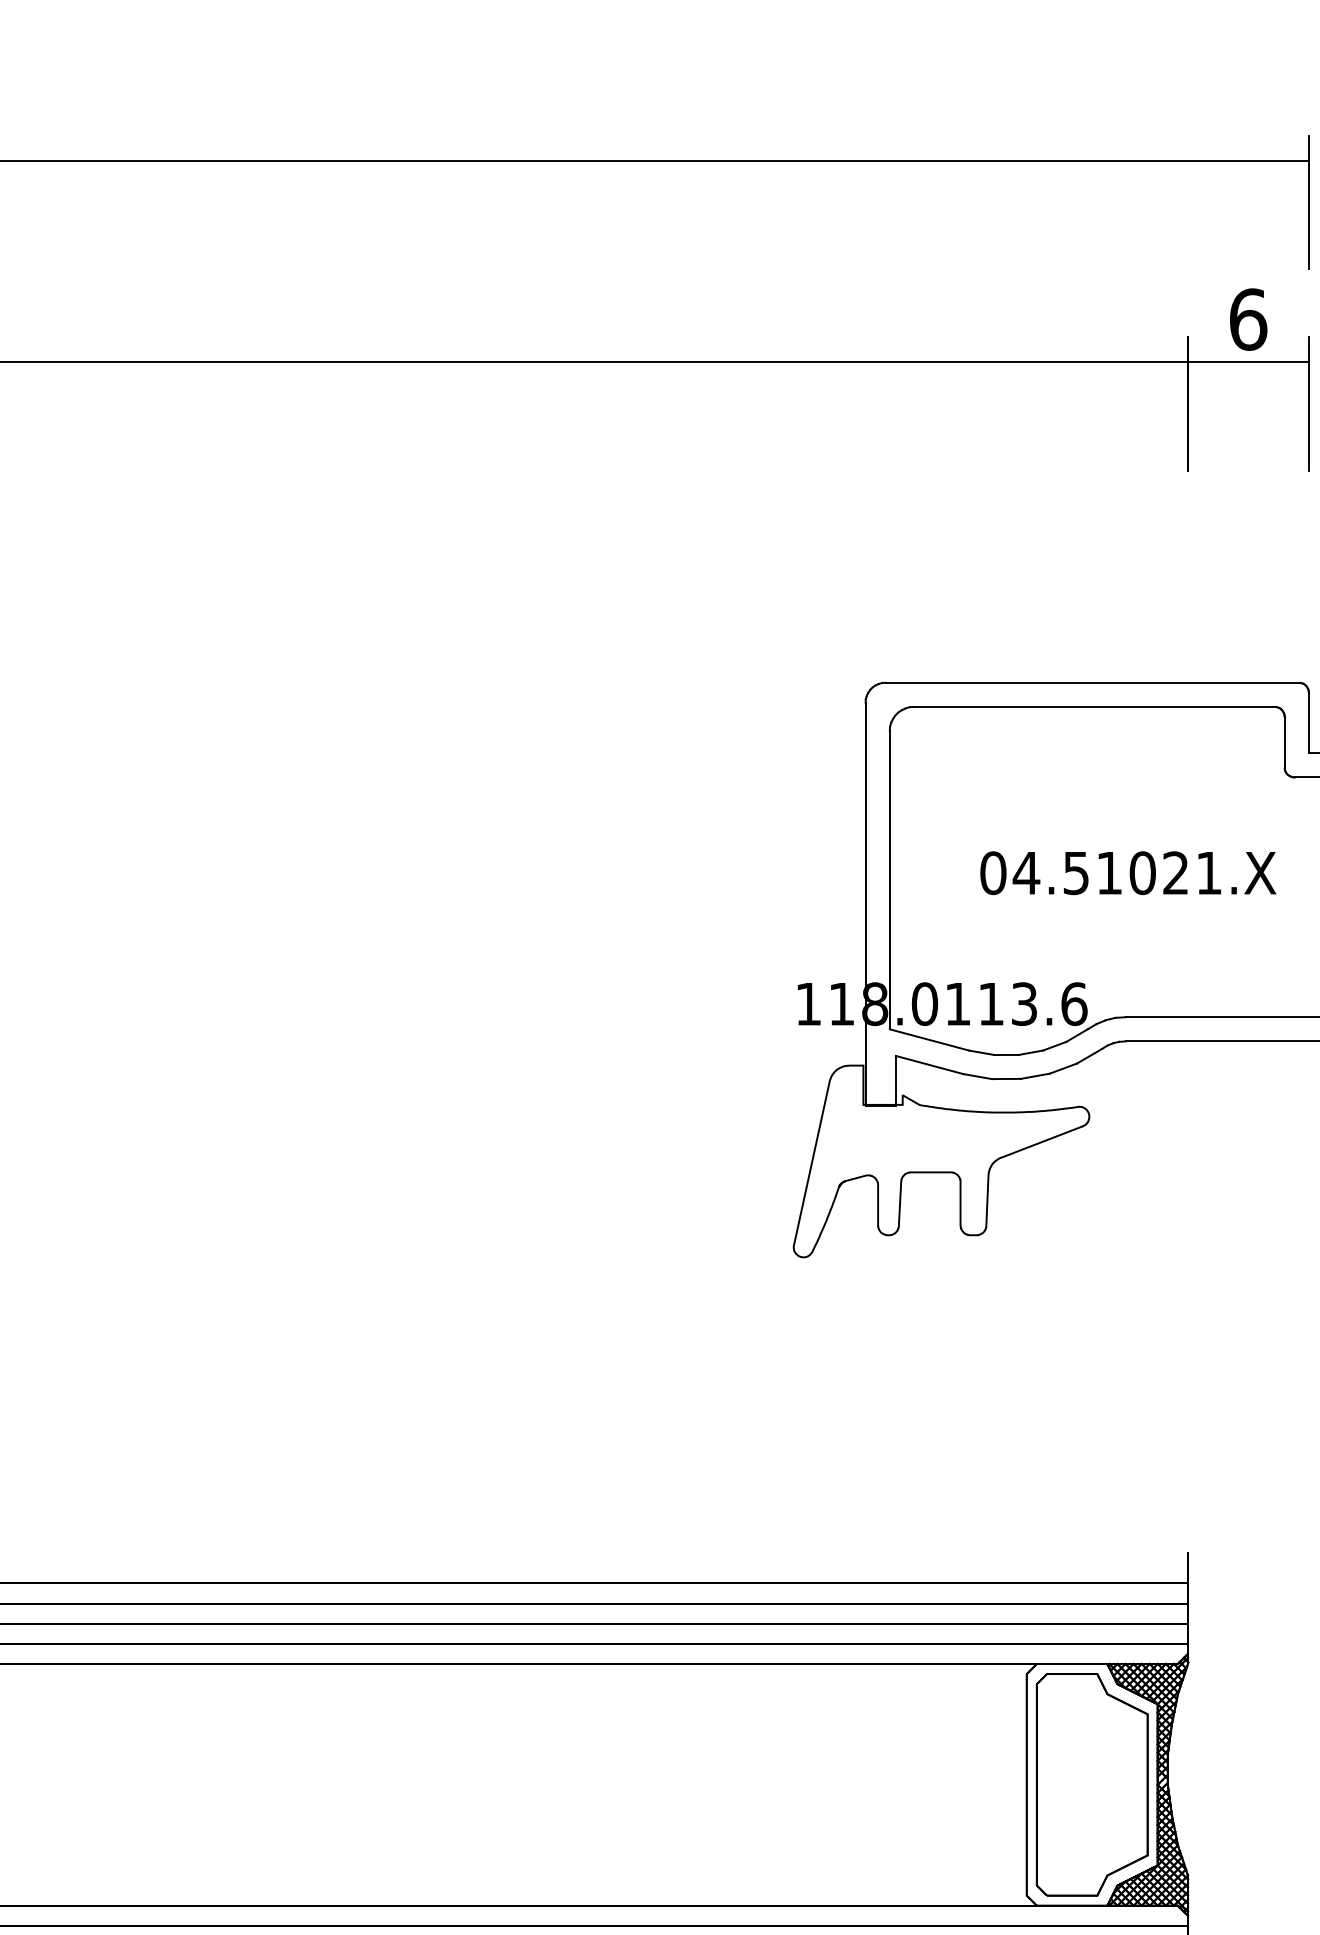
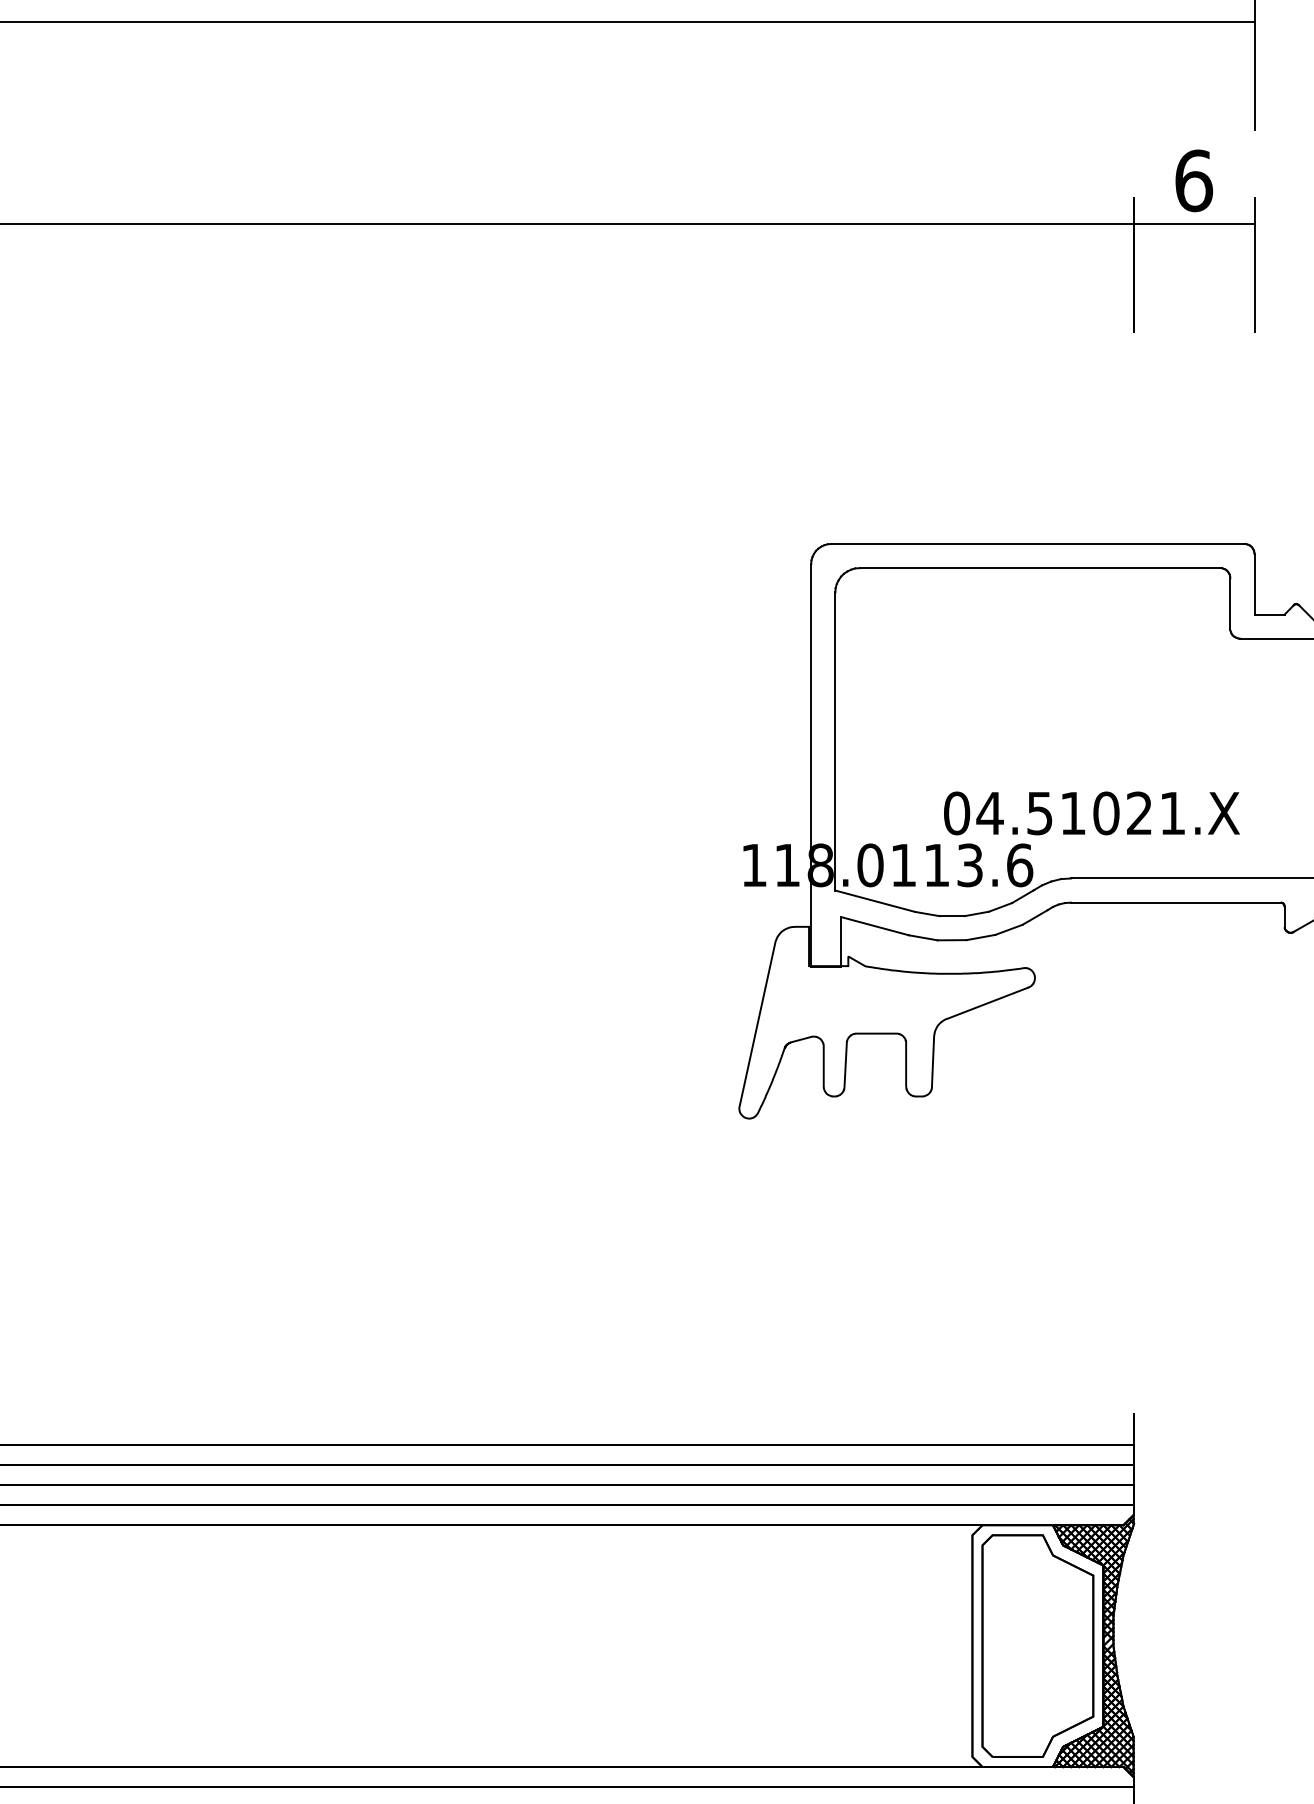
text: (1128, 873) -> (1092, 813), moved

